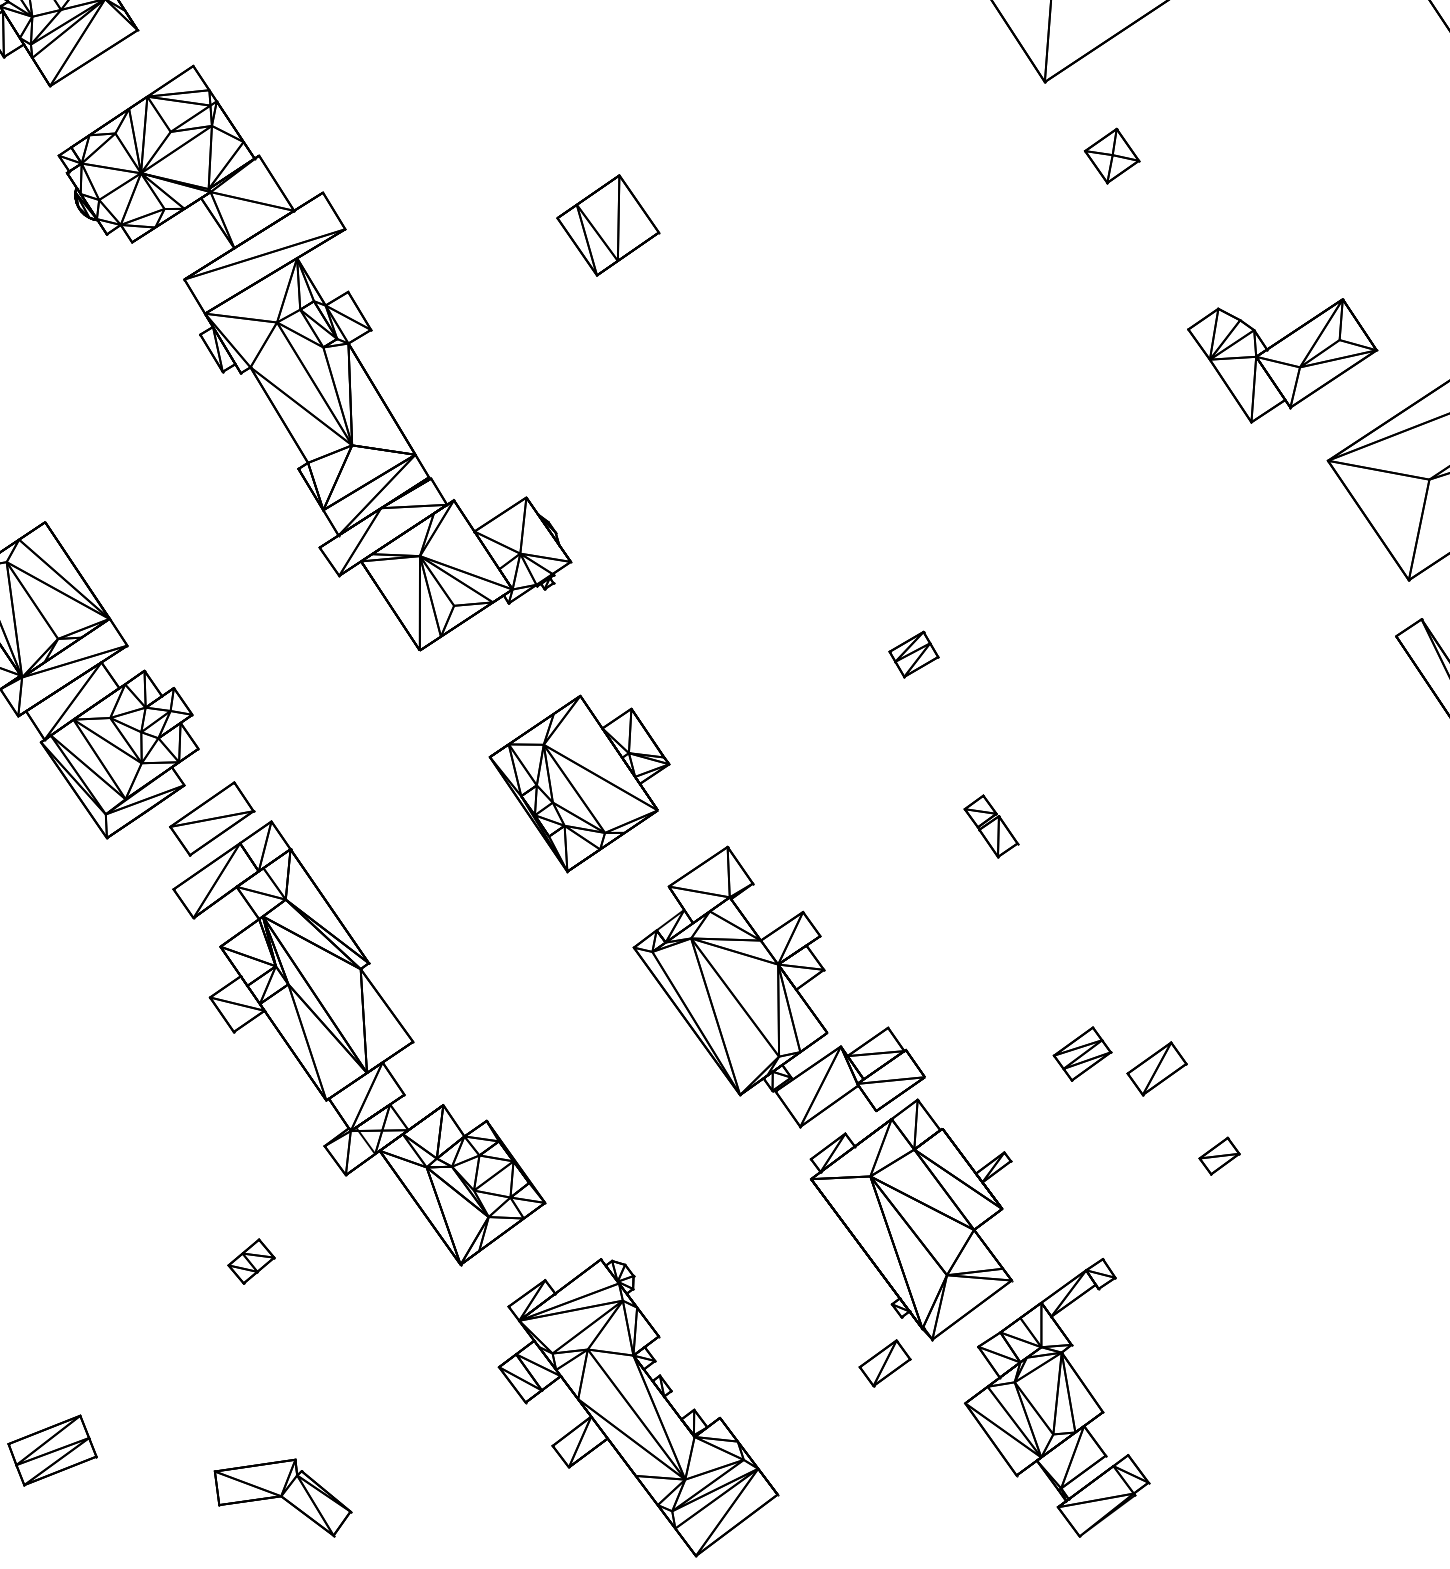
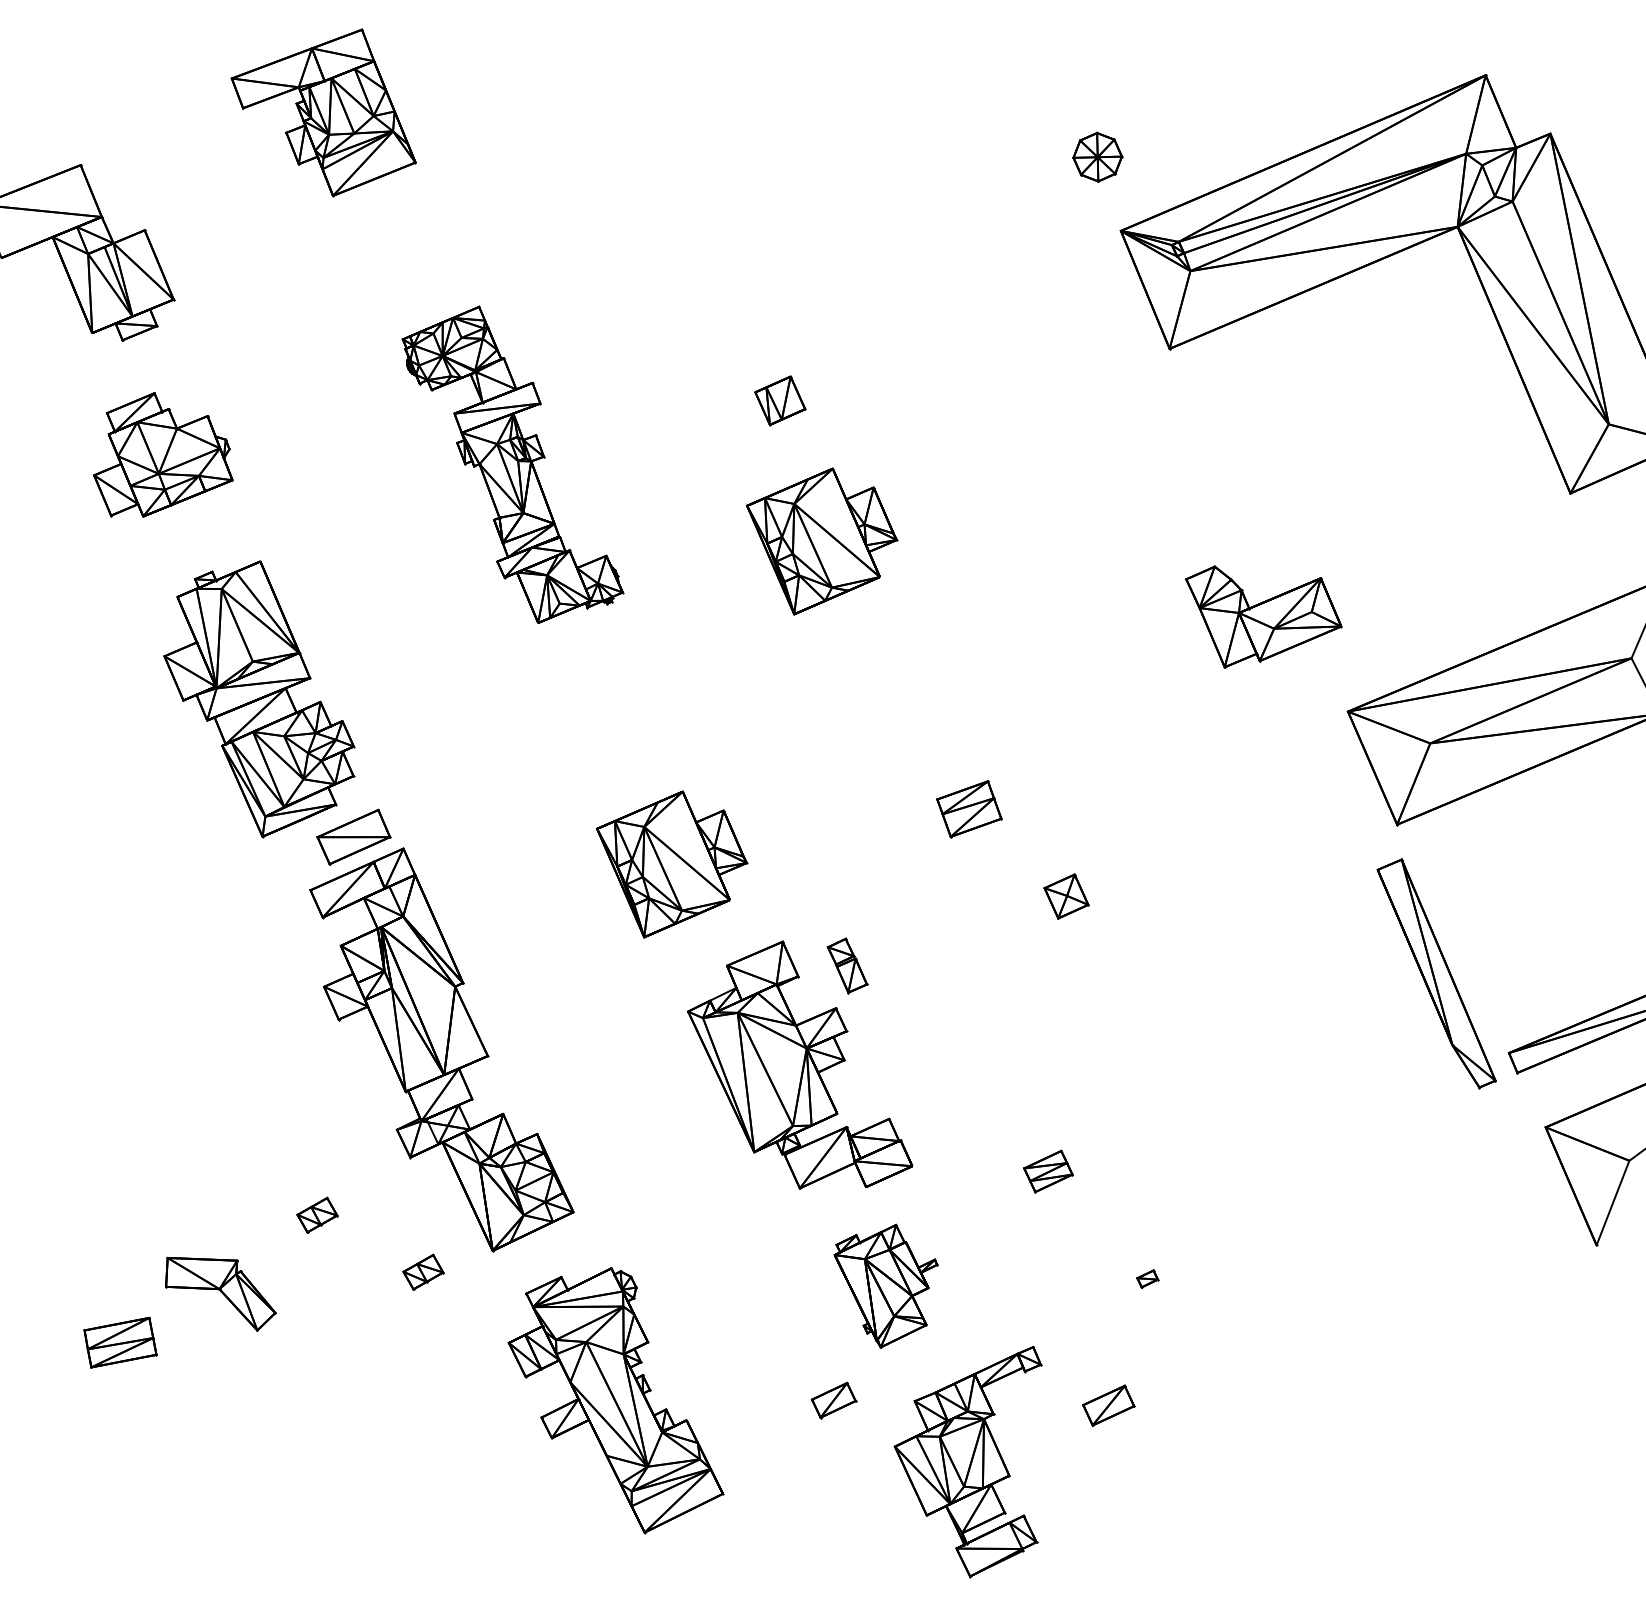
part: (1112, 155) -> (1066, 896), moved
part: (608, 225) -> (780, 400), size x0.6
part: (1285, 355) -> (1263, 616), moved
part: (314, 356) -> (512, 464), size x0.6
part: (687, 378) -> (822, 541), added
part: (913, 654) -> (969, 809), size x1.6
part: (991, 825) -> (847, 965), moved
part: (1156, 1068) -> (1108, 1405), moved
part: (1219, 1155) -> (1147, 1278), size x0.6
part: (919, 1221) -> (885, 1286), size x0.6
part: (385, 1303) -> (423, 1271), added
part: (283, 1501) -> (220, 1293), moved

